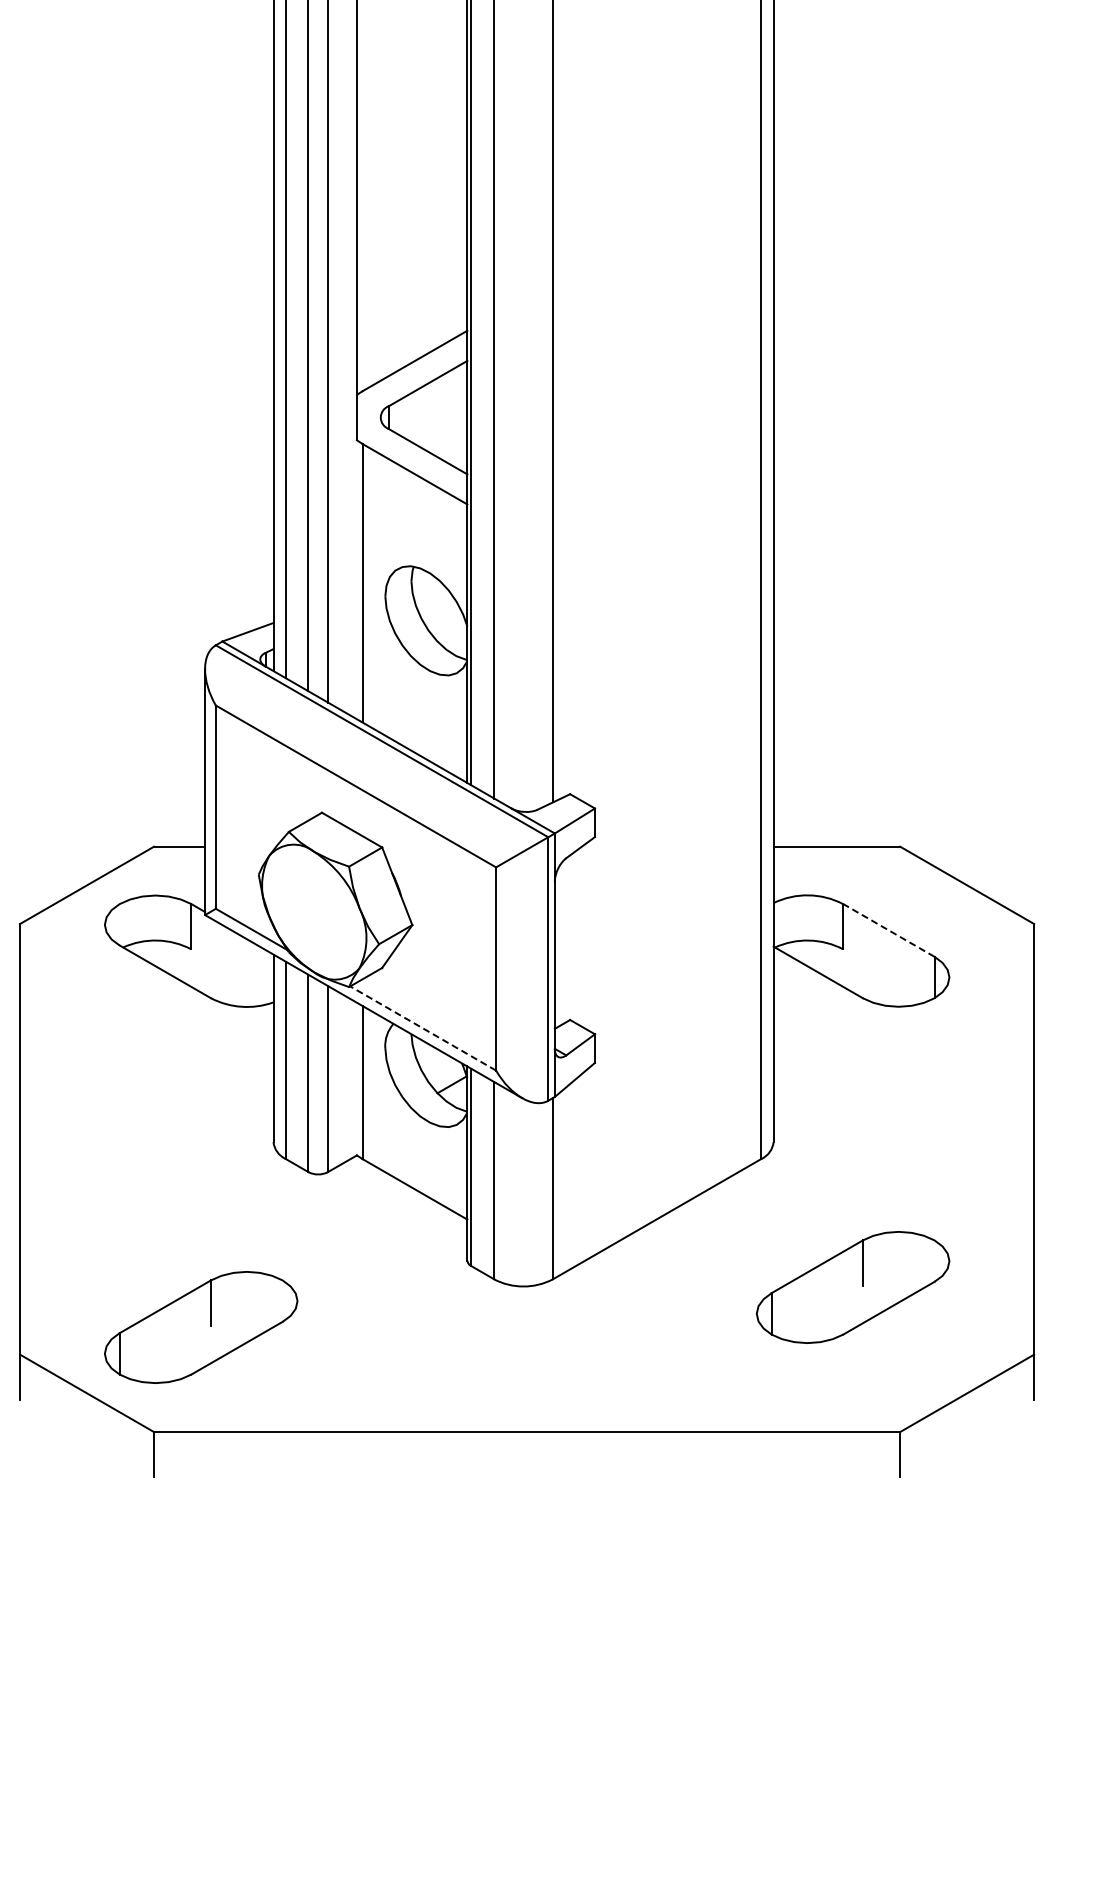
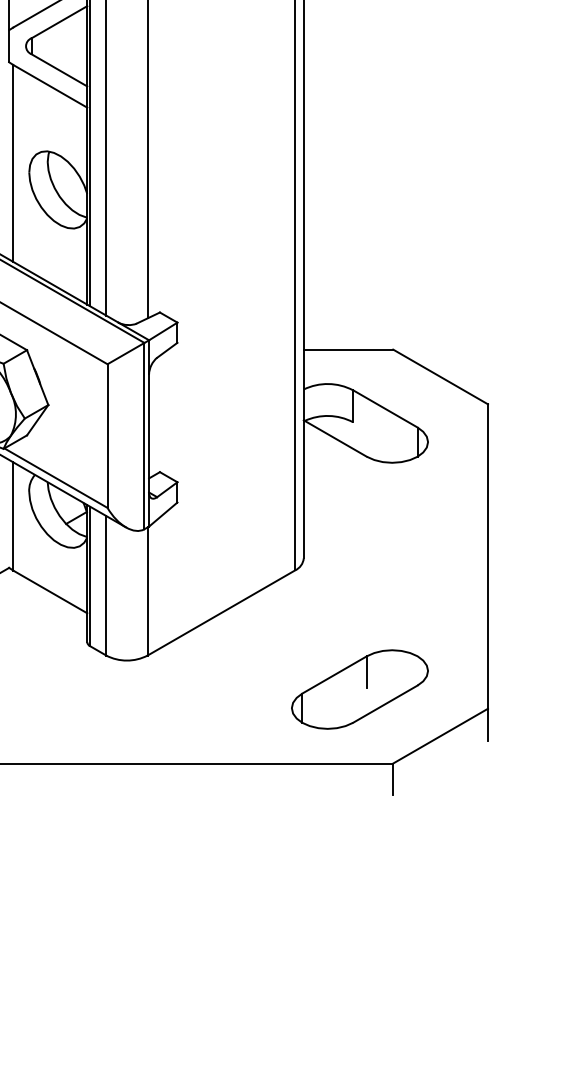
line: (888, 930) -> (384, 408), dashed -> solid
line: (422, 1028) -> (55, 478), dashed -> solid
part: (852, 1287) -> (359, 689), moved

